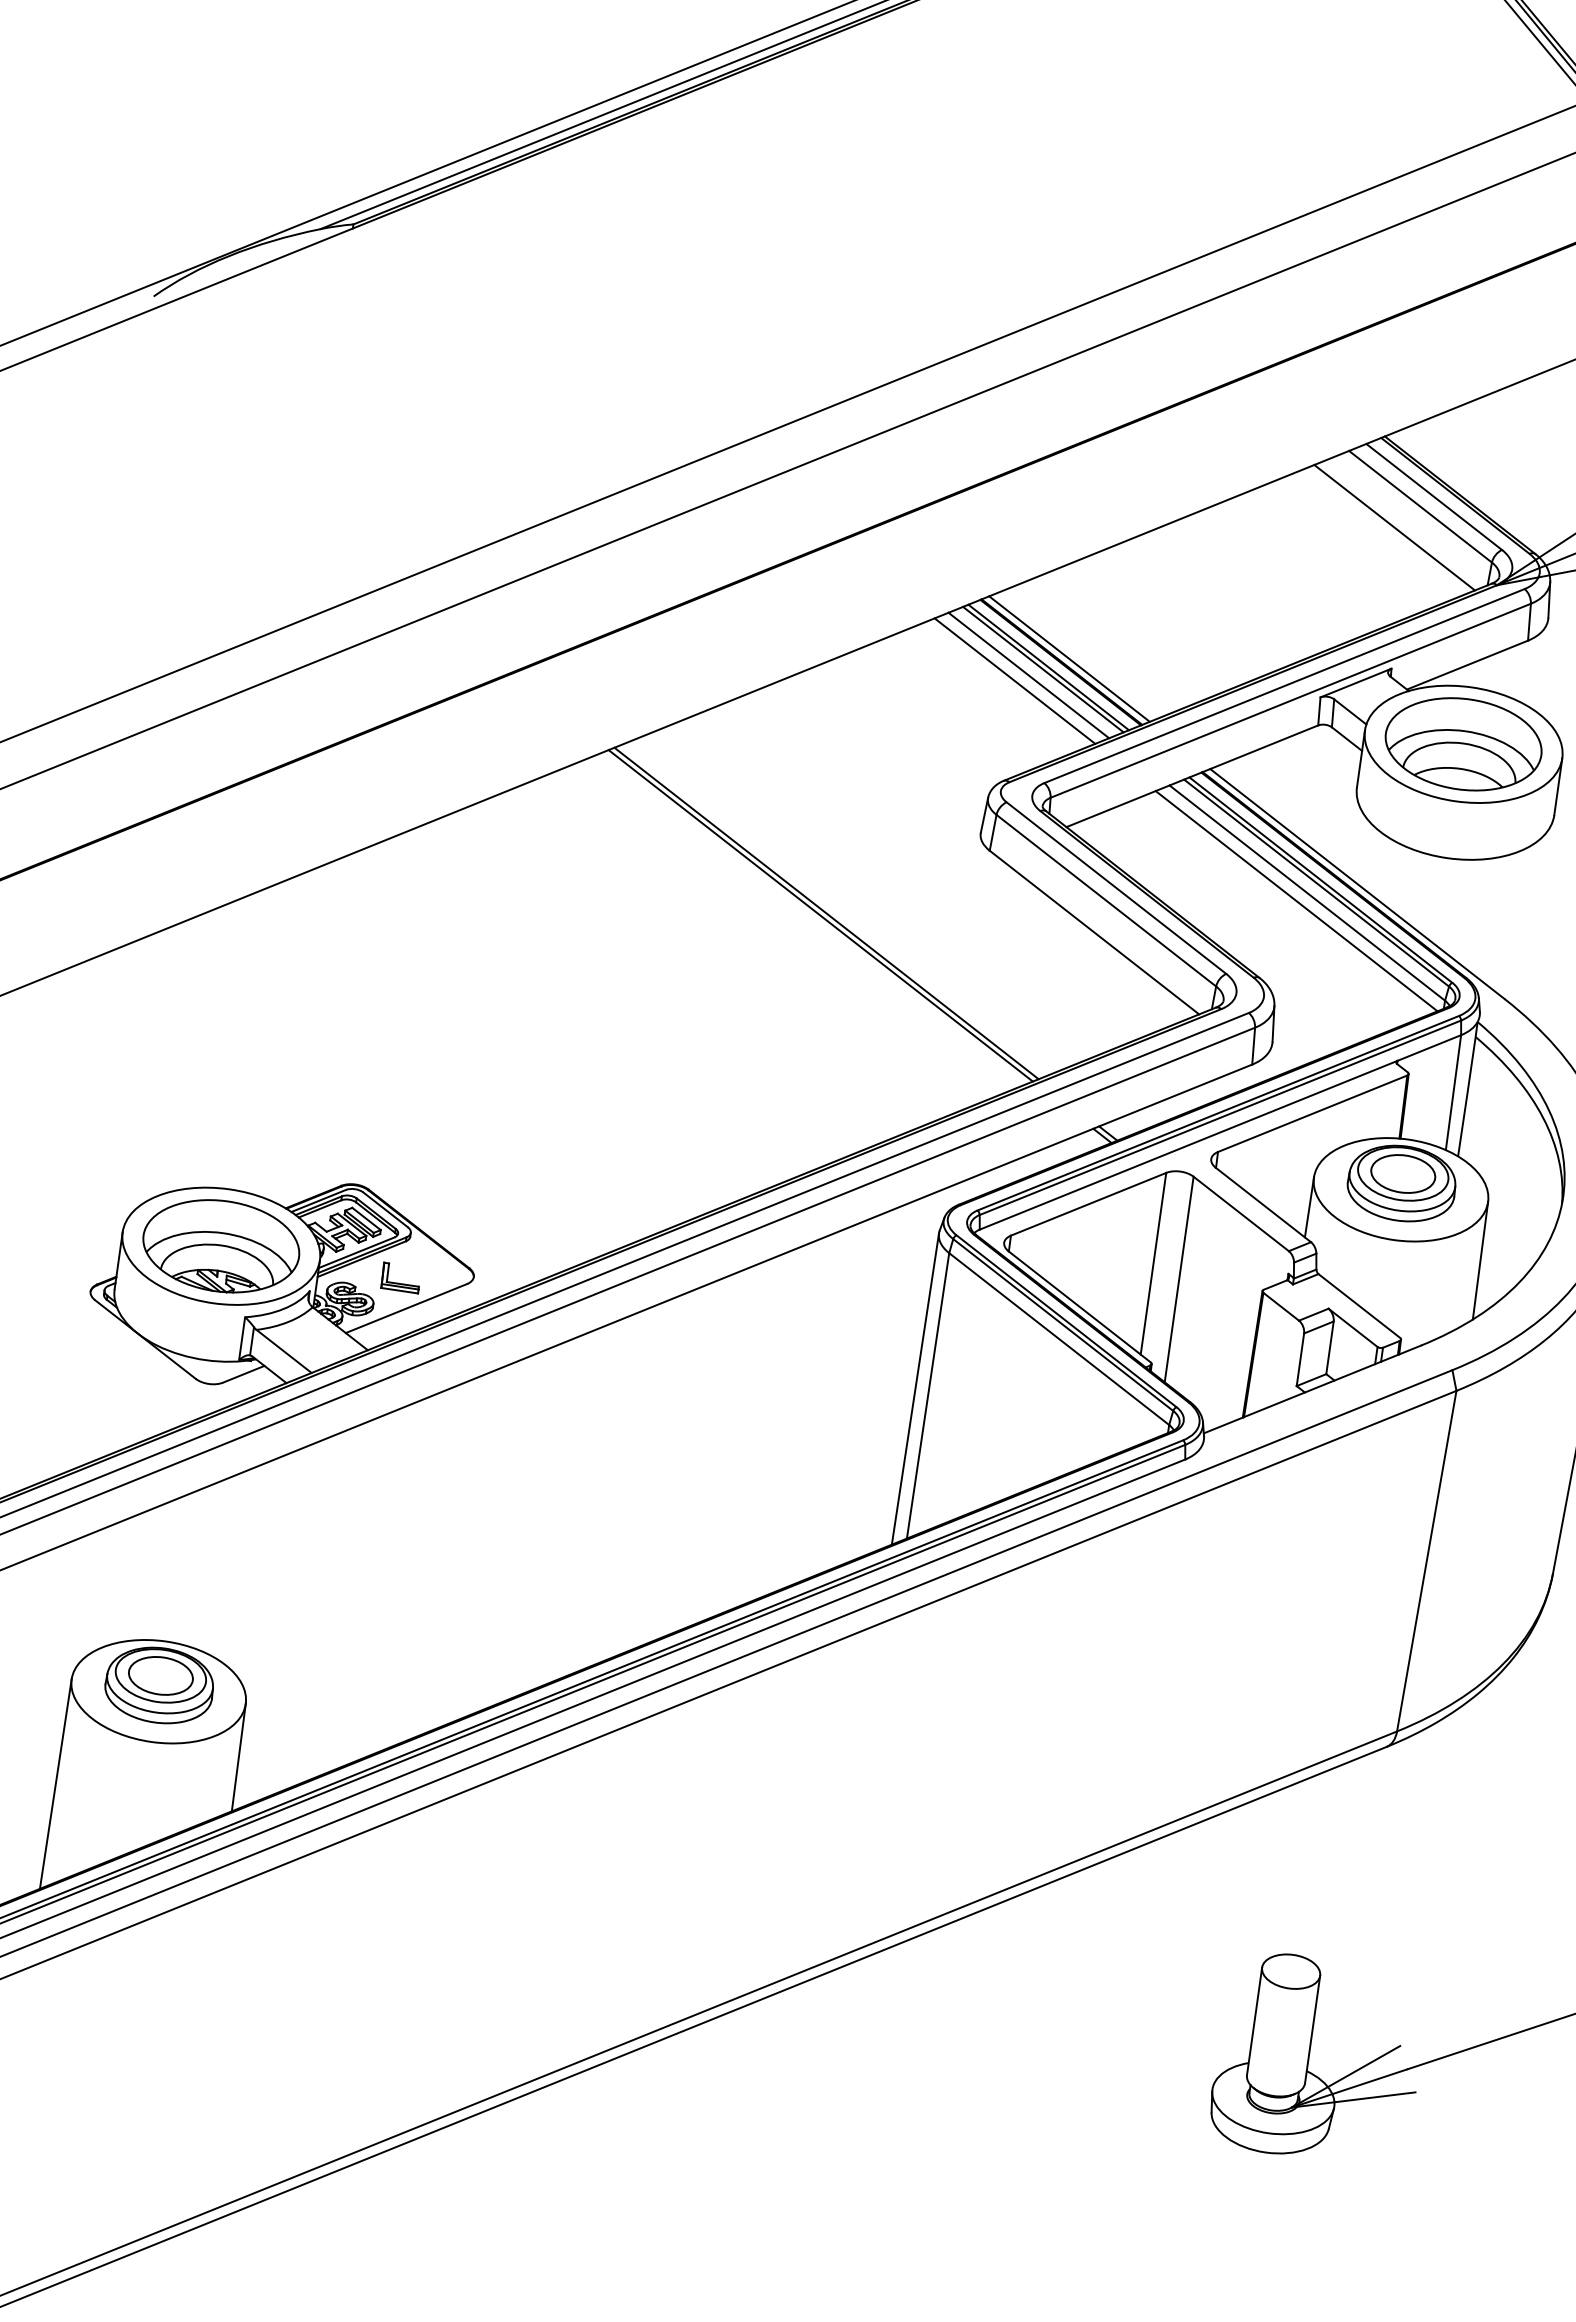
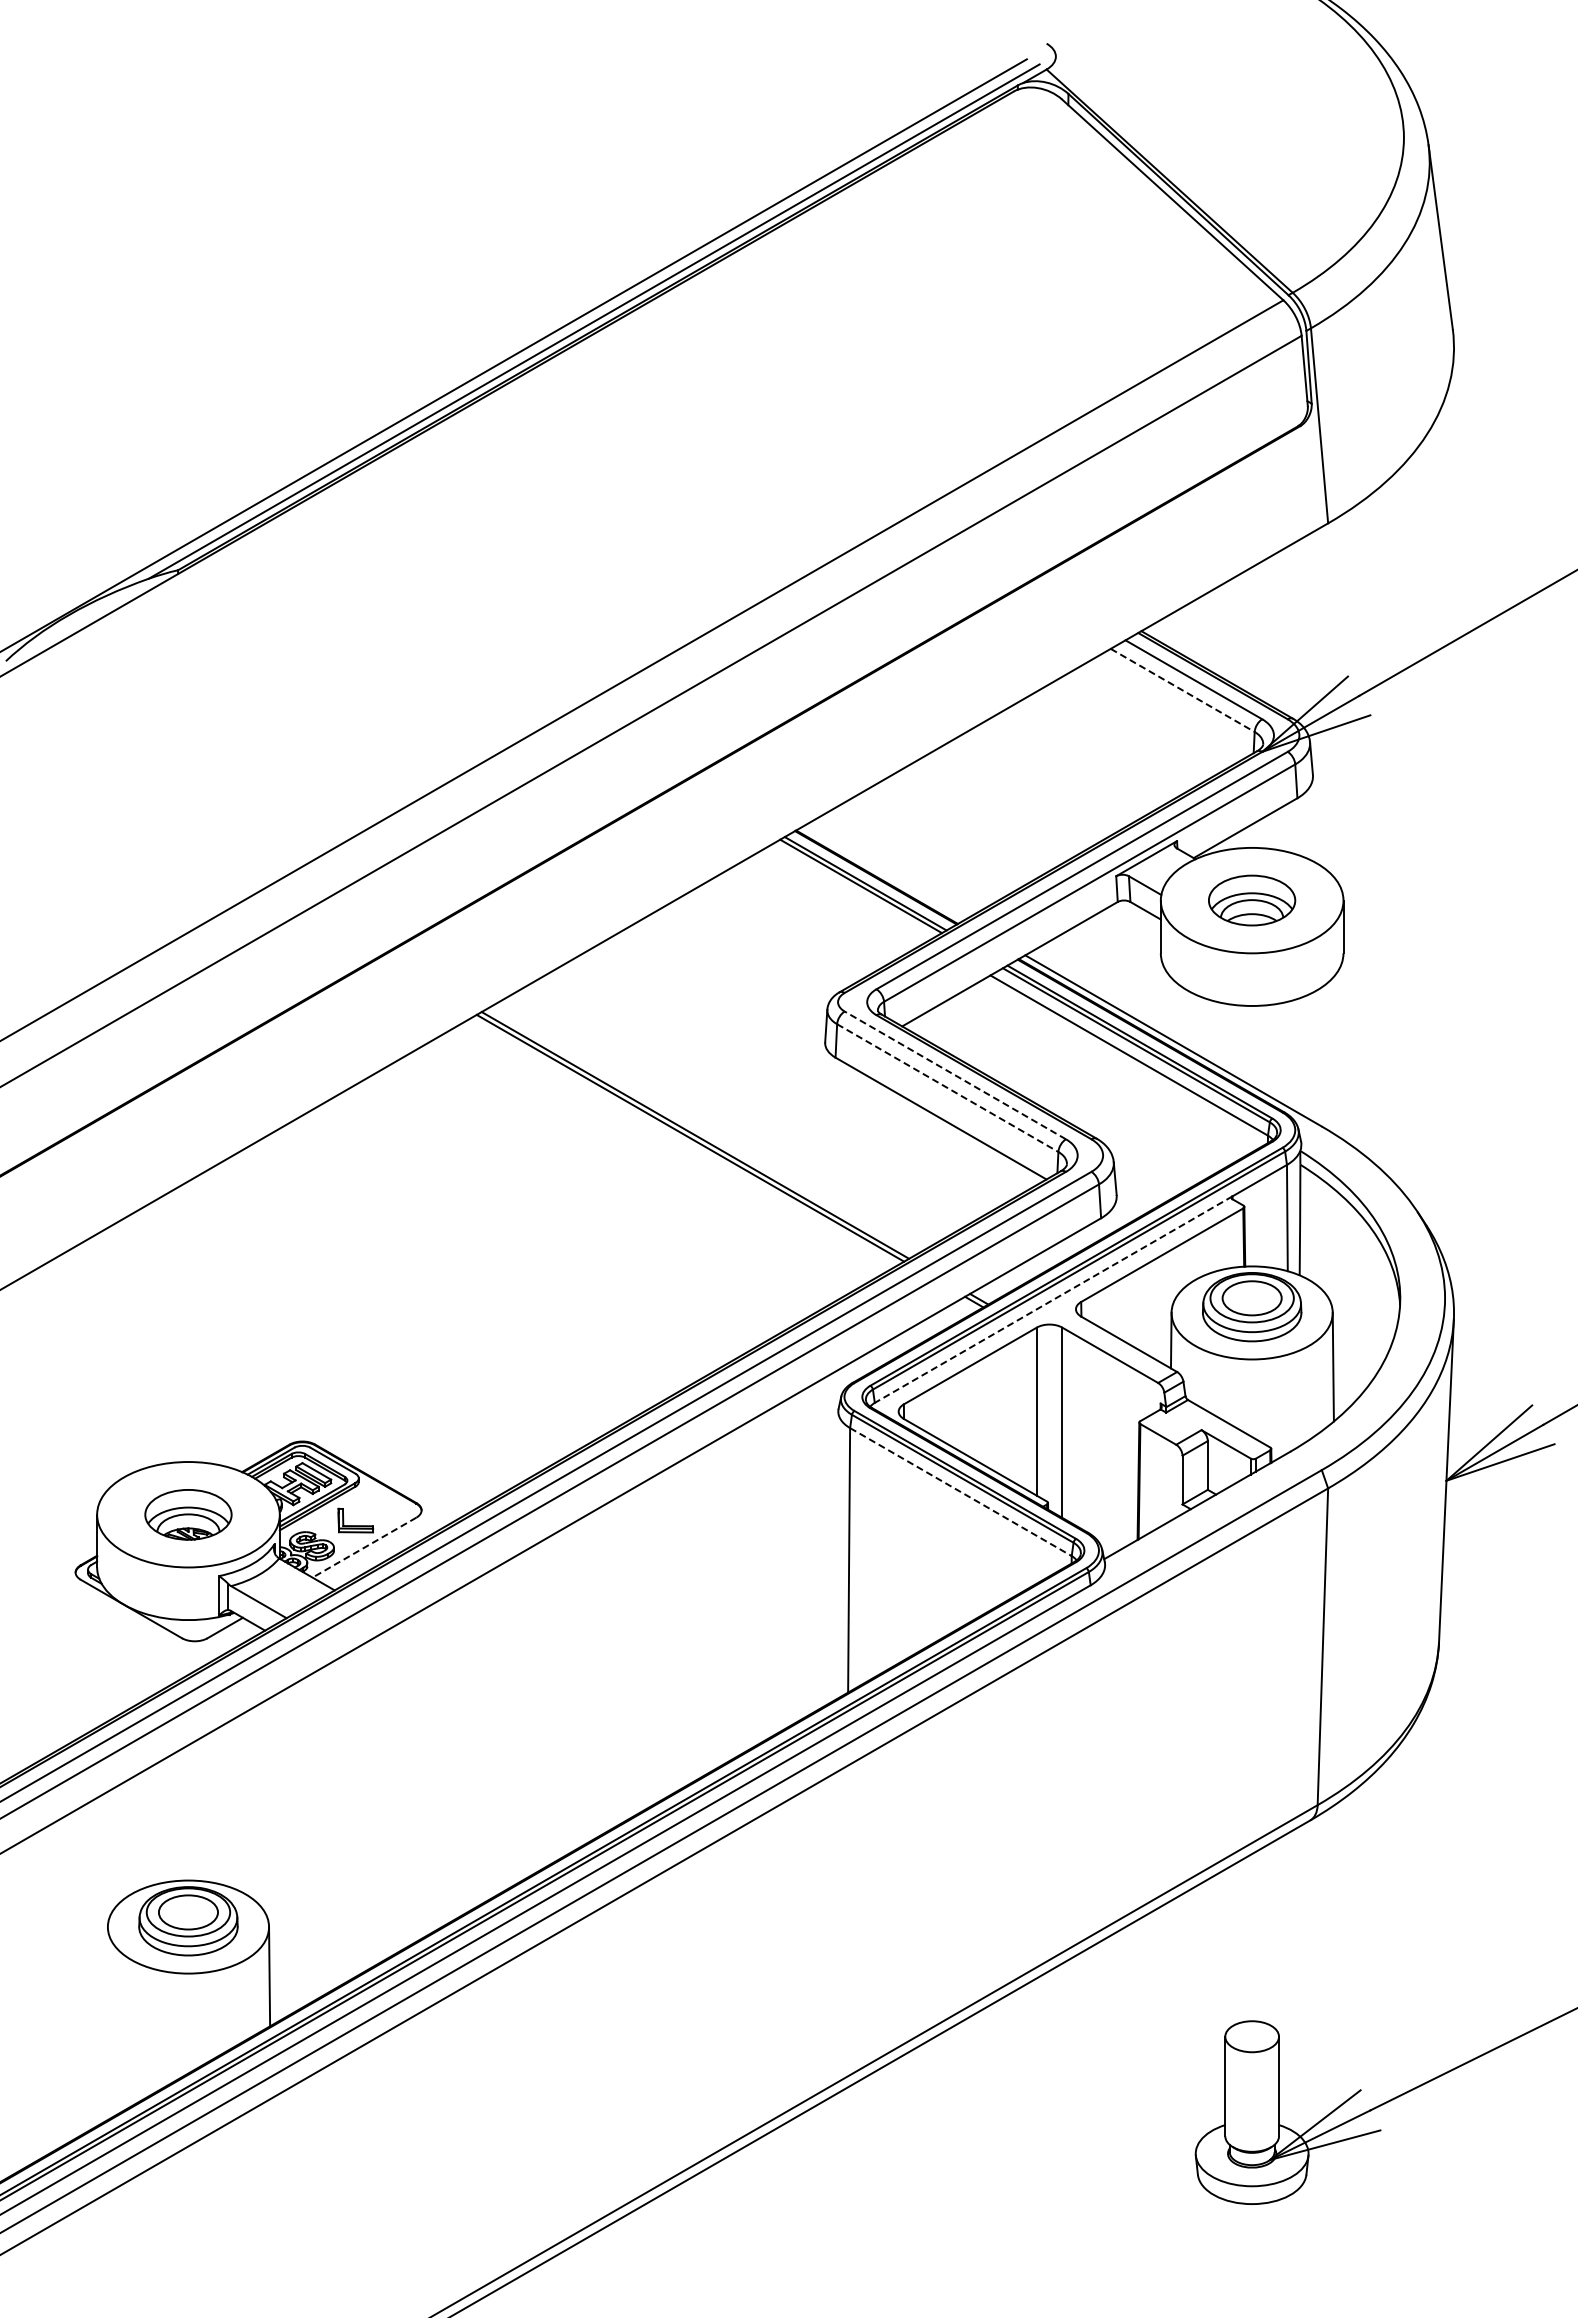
line: (1421, 506) -> (1183, 690), solid -> dashed
line: (1394, 527) -> (1161, 712), removed
line: (1069, 659) -> (883, 873), removed
line: (1028, 675) -> (848, 893), removed
line: (1014, 681) -> (836, 900), removed
part: (1462, 744) -> (1251, 900), size x0.6
line: (1116, 888) -> (955, 1075), solid -> dashed
line: (1105, 901) -> (947, 1088), solid -> dashed
line: (1296, 901) -> (1120, 1064), removed
line: (1188, 1145) -> (1053, 1299), solid -> dashed
part: (221, 1246) -> (188, 1514), size x0.6
line: (406, 1308) -> (364, 1547), solid -> dashed
line: (1058, 1339) -> (960, 1492), solid -> dashed
line: (915, 1388) -> (836, 1555), removed
line: (55, 1783) -> (106, 2023), removed

